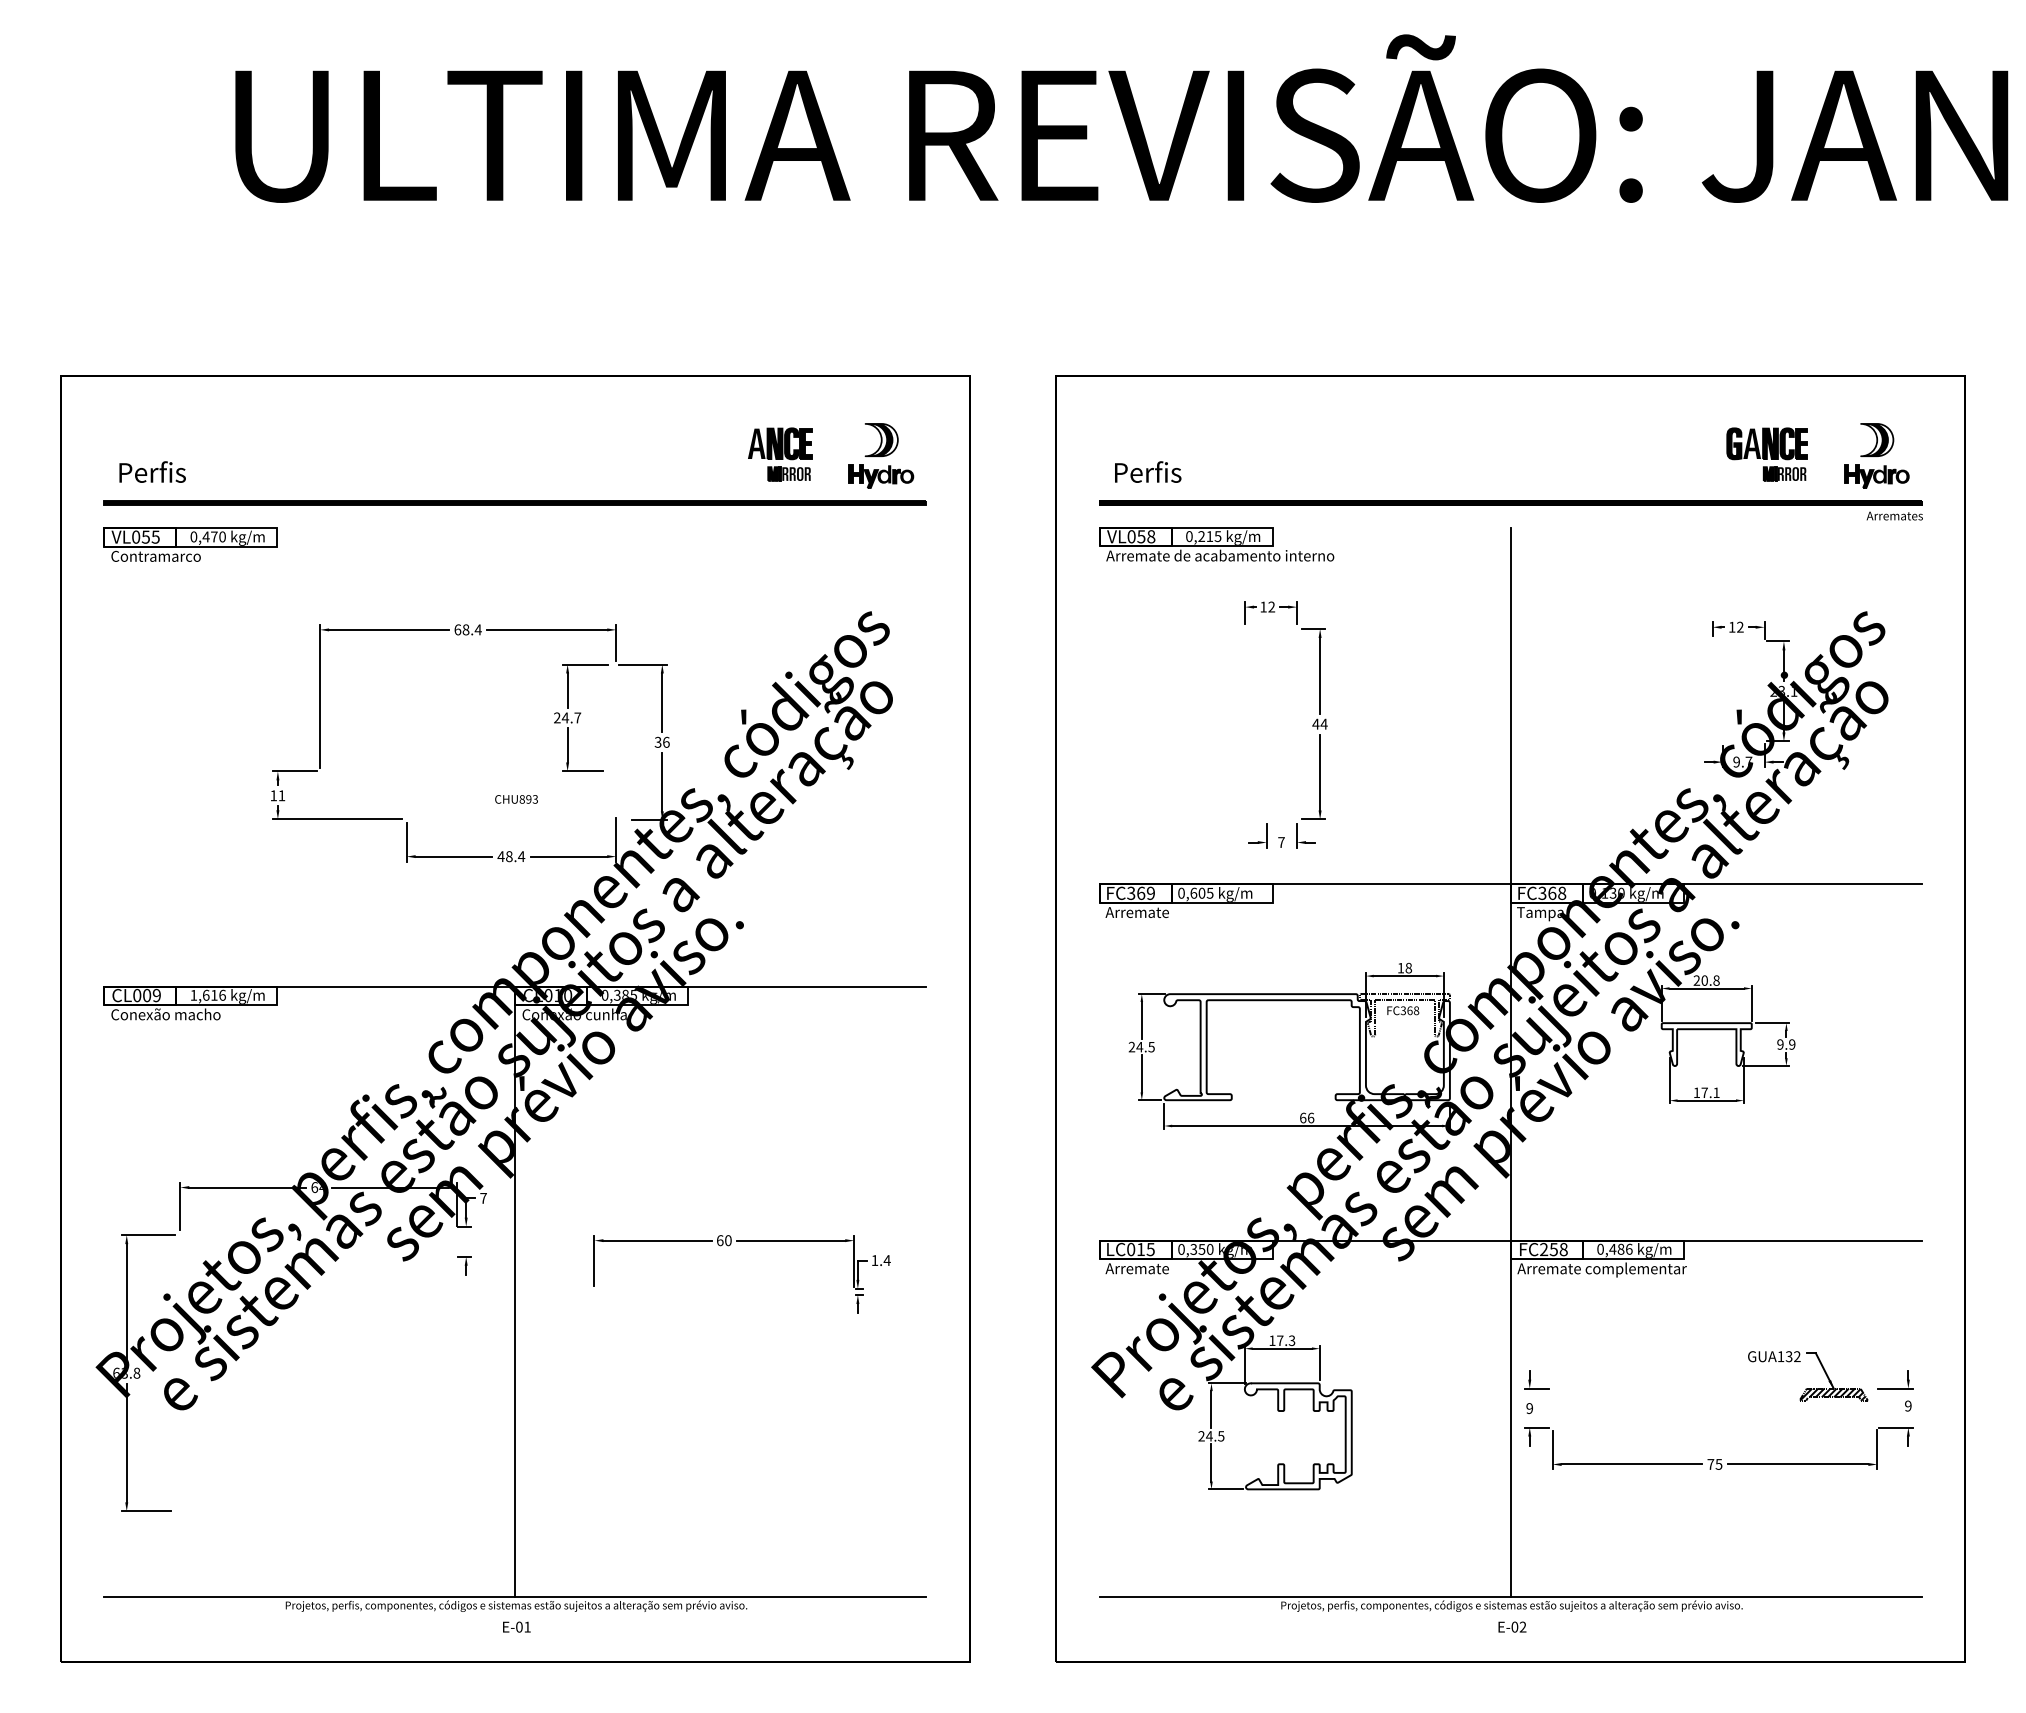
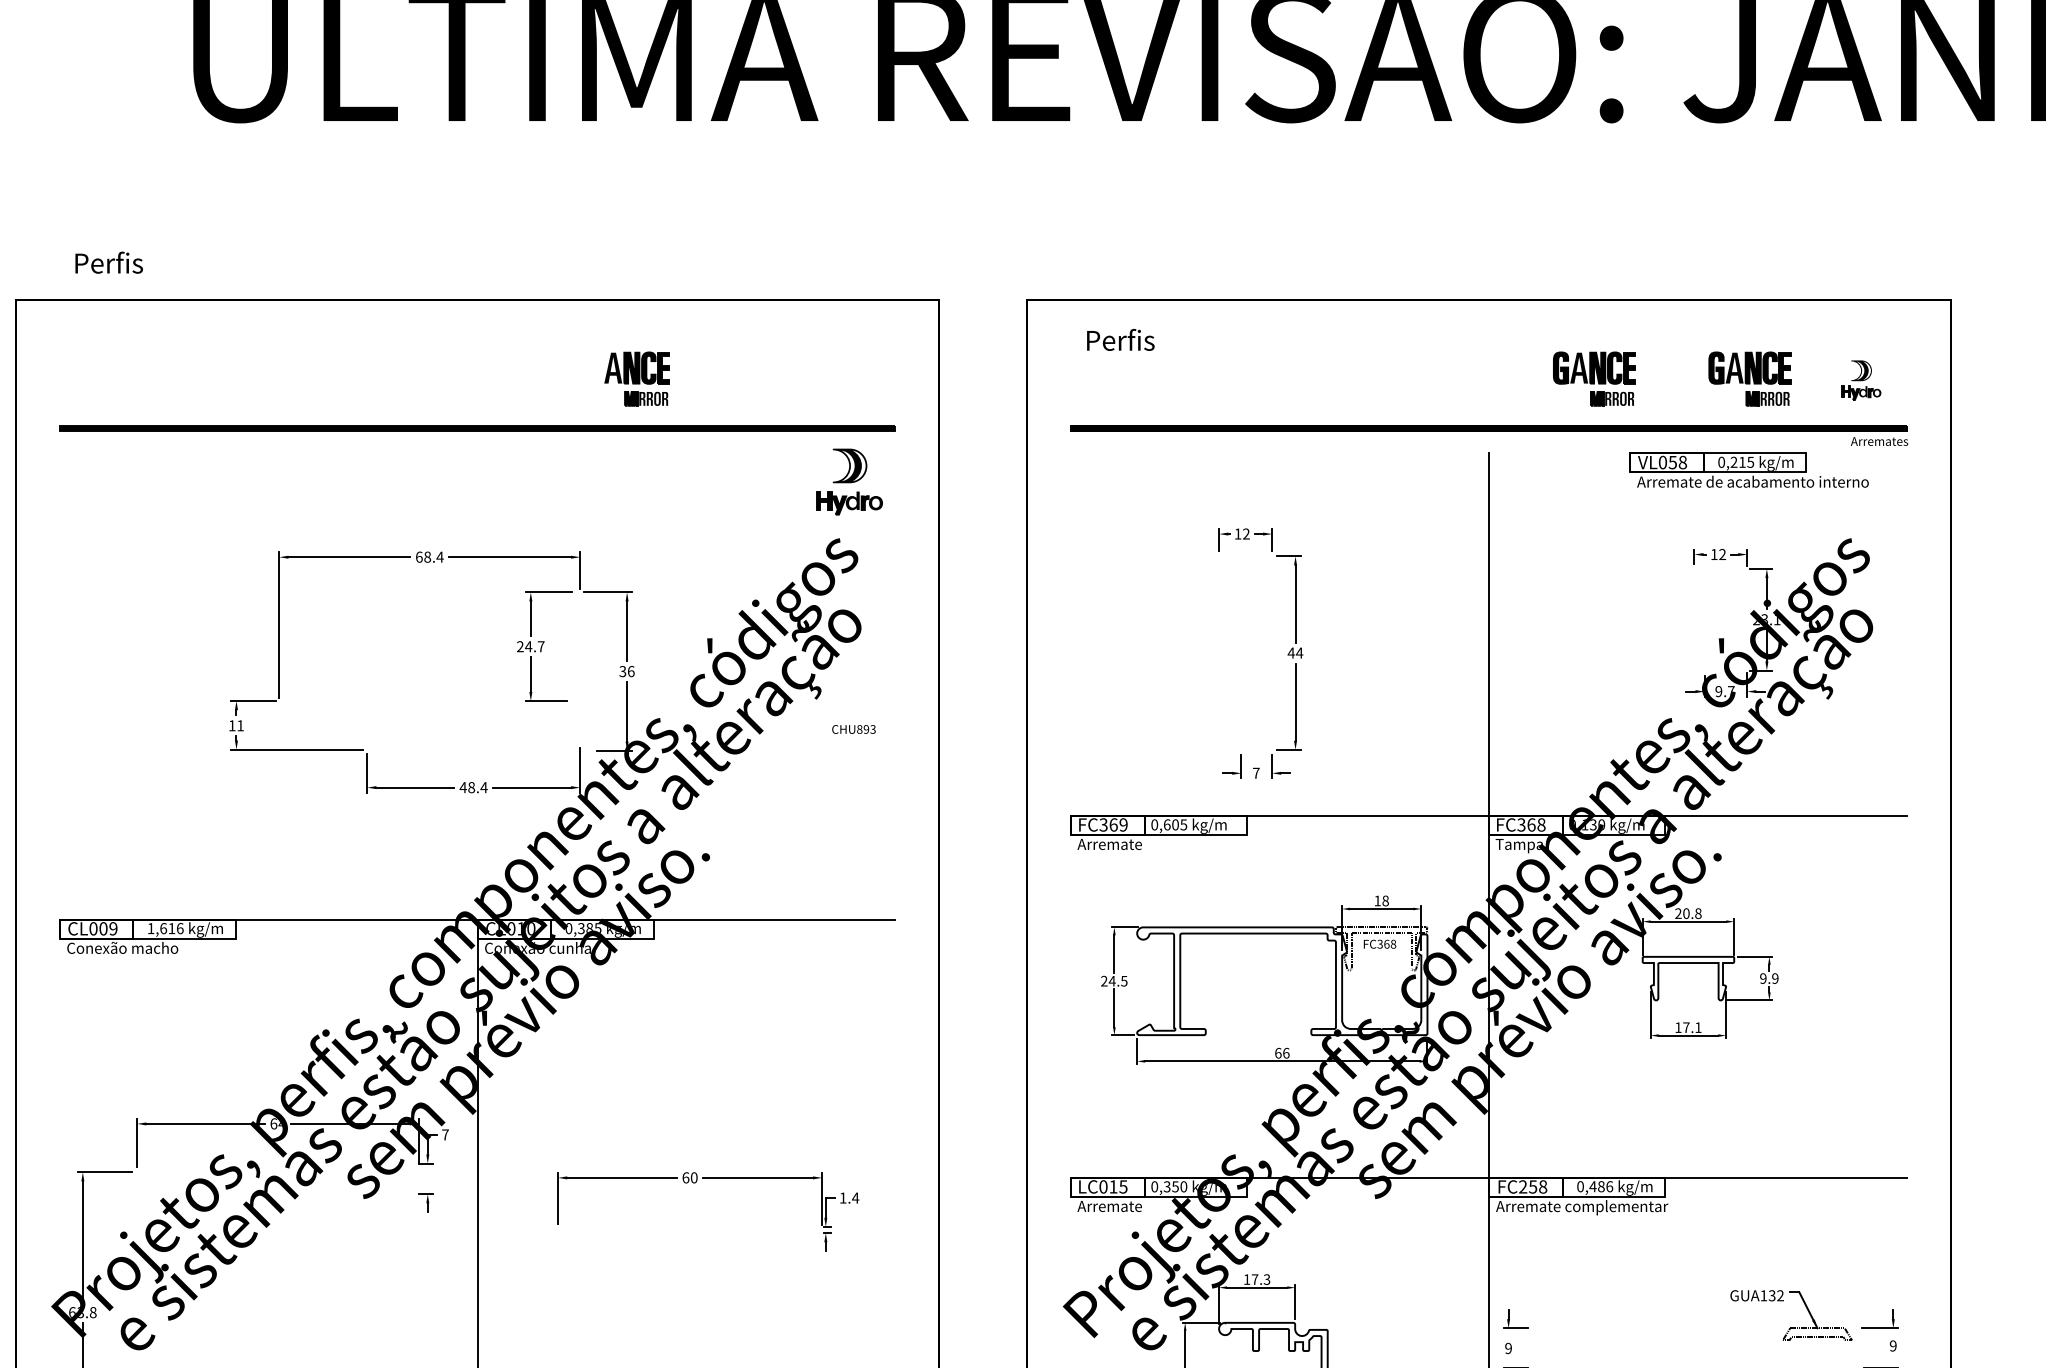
part: (780, 454) -> (637, 378), moved
part: (1613, 454) -> (1593, 378), added
part: (881, 455) -> (849, 481), moved
part: (1876, 455) -> (1860, 380), size x0.6
text: (152, 471) -> (109, 262), moved
text: (1148, 471) -> (1121, 339), moved
part: (190, 544) -> (147, 470), removed
part: (1216, 544) -> (1749, 470), moved
text: (516, 799) -> (853, 729), moved
hatch: (1833, 1394) -> (1817, 1334), removed

